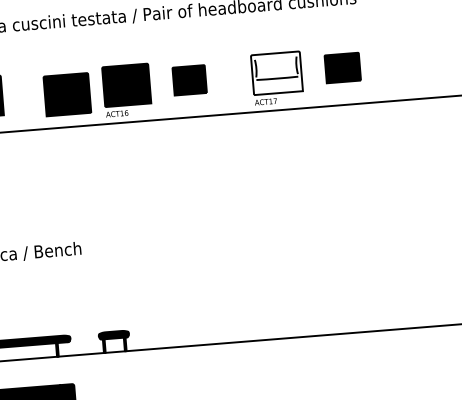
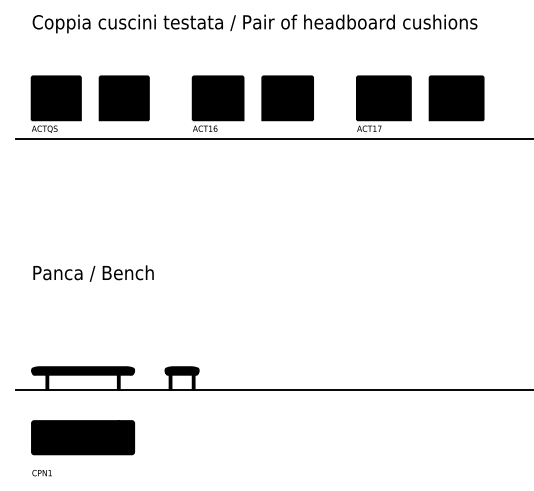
part: (342, 68) -> (456, 98), size x1.43
fill: (276, 73) -> (383, 98), added
part: (189, 80) -> (287, 98), size x1.43
part: (66, 94) -> (123, 98), moved

